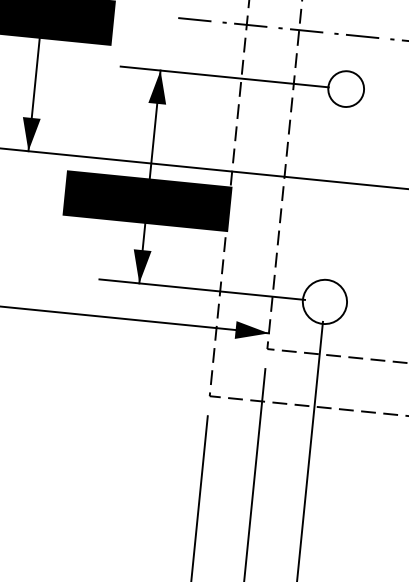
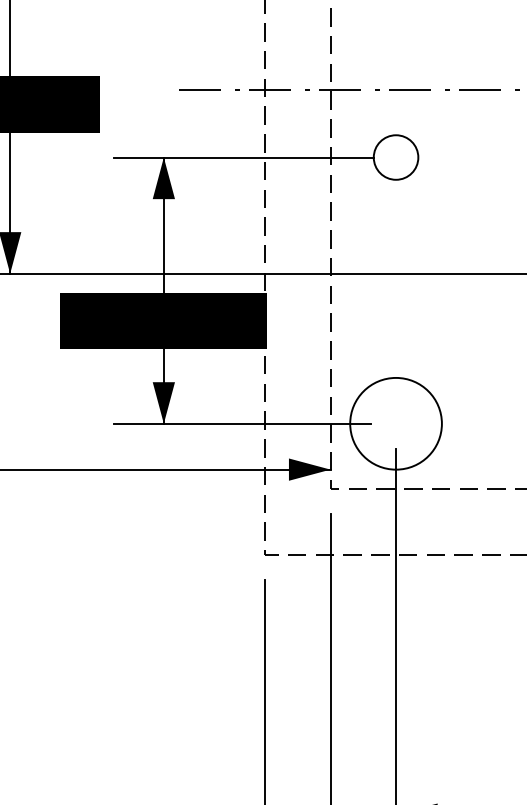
circle: (324, 301) -> (395, 423), size x1.67

